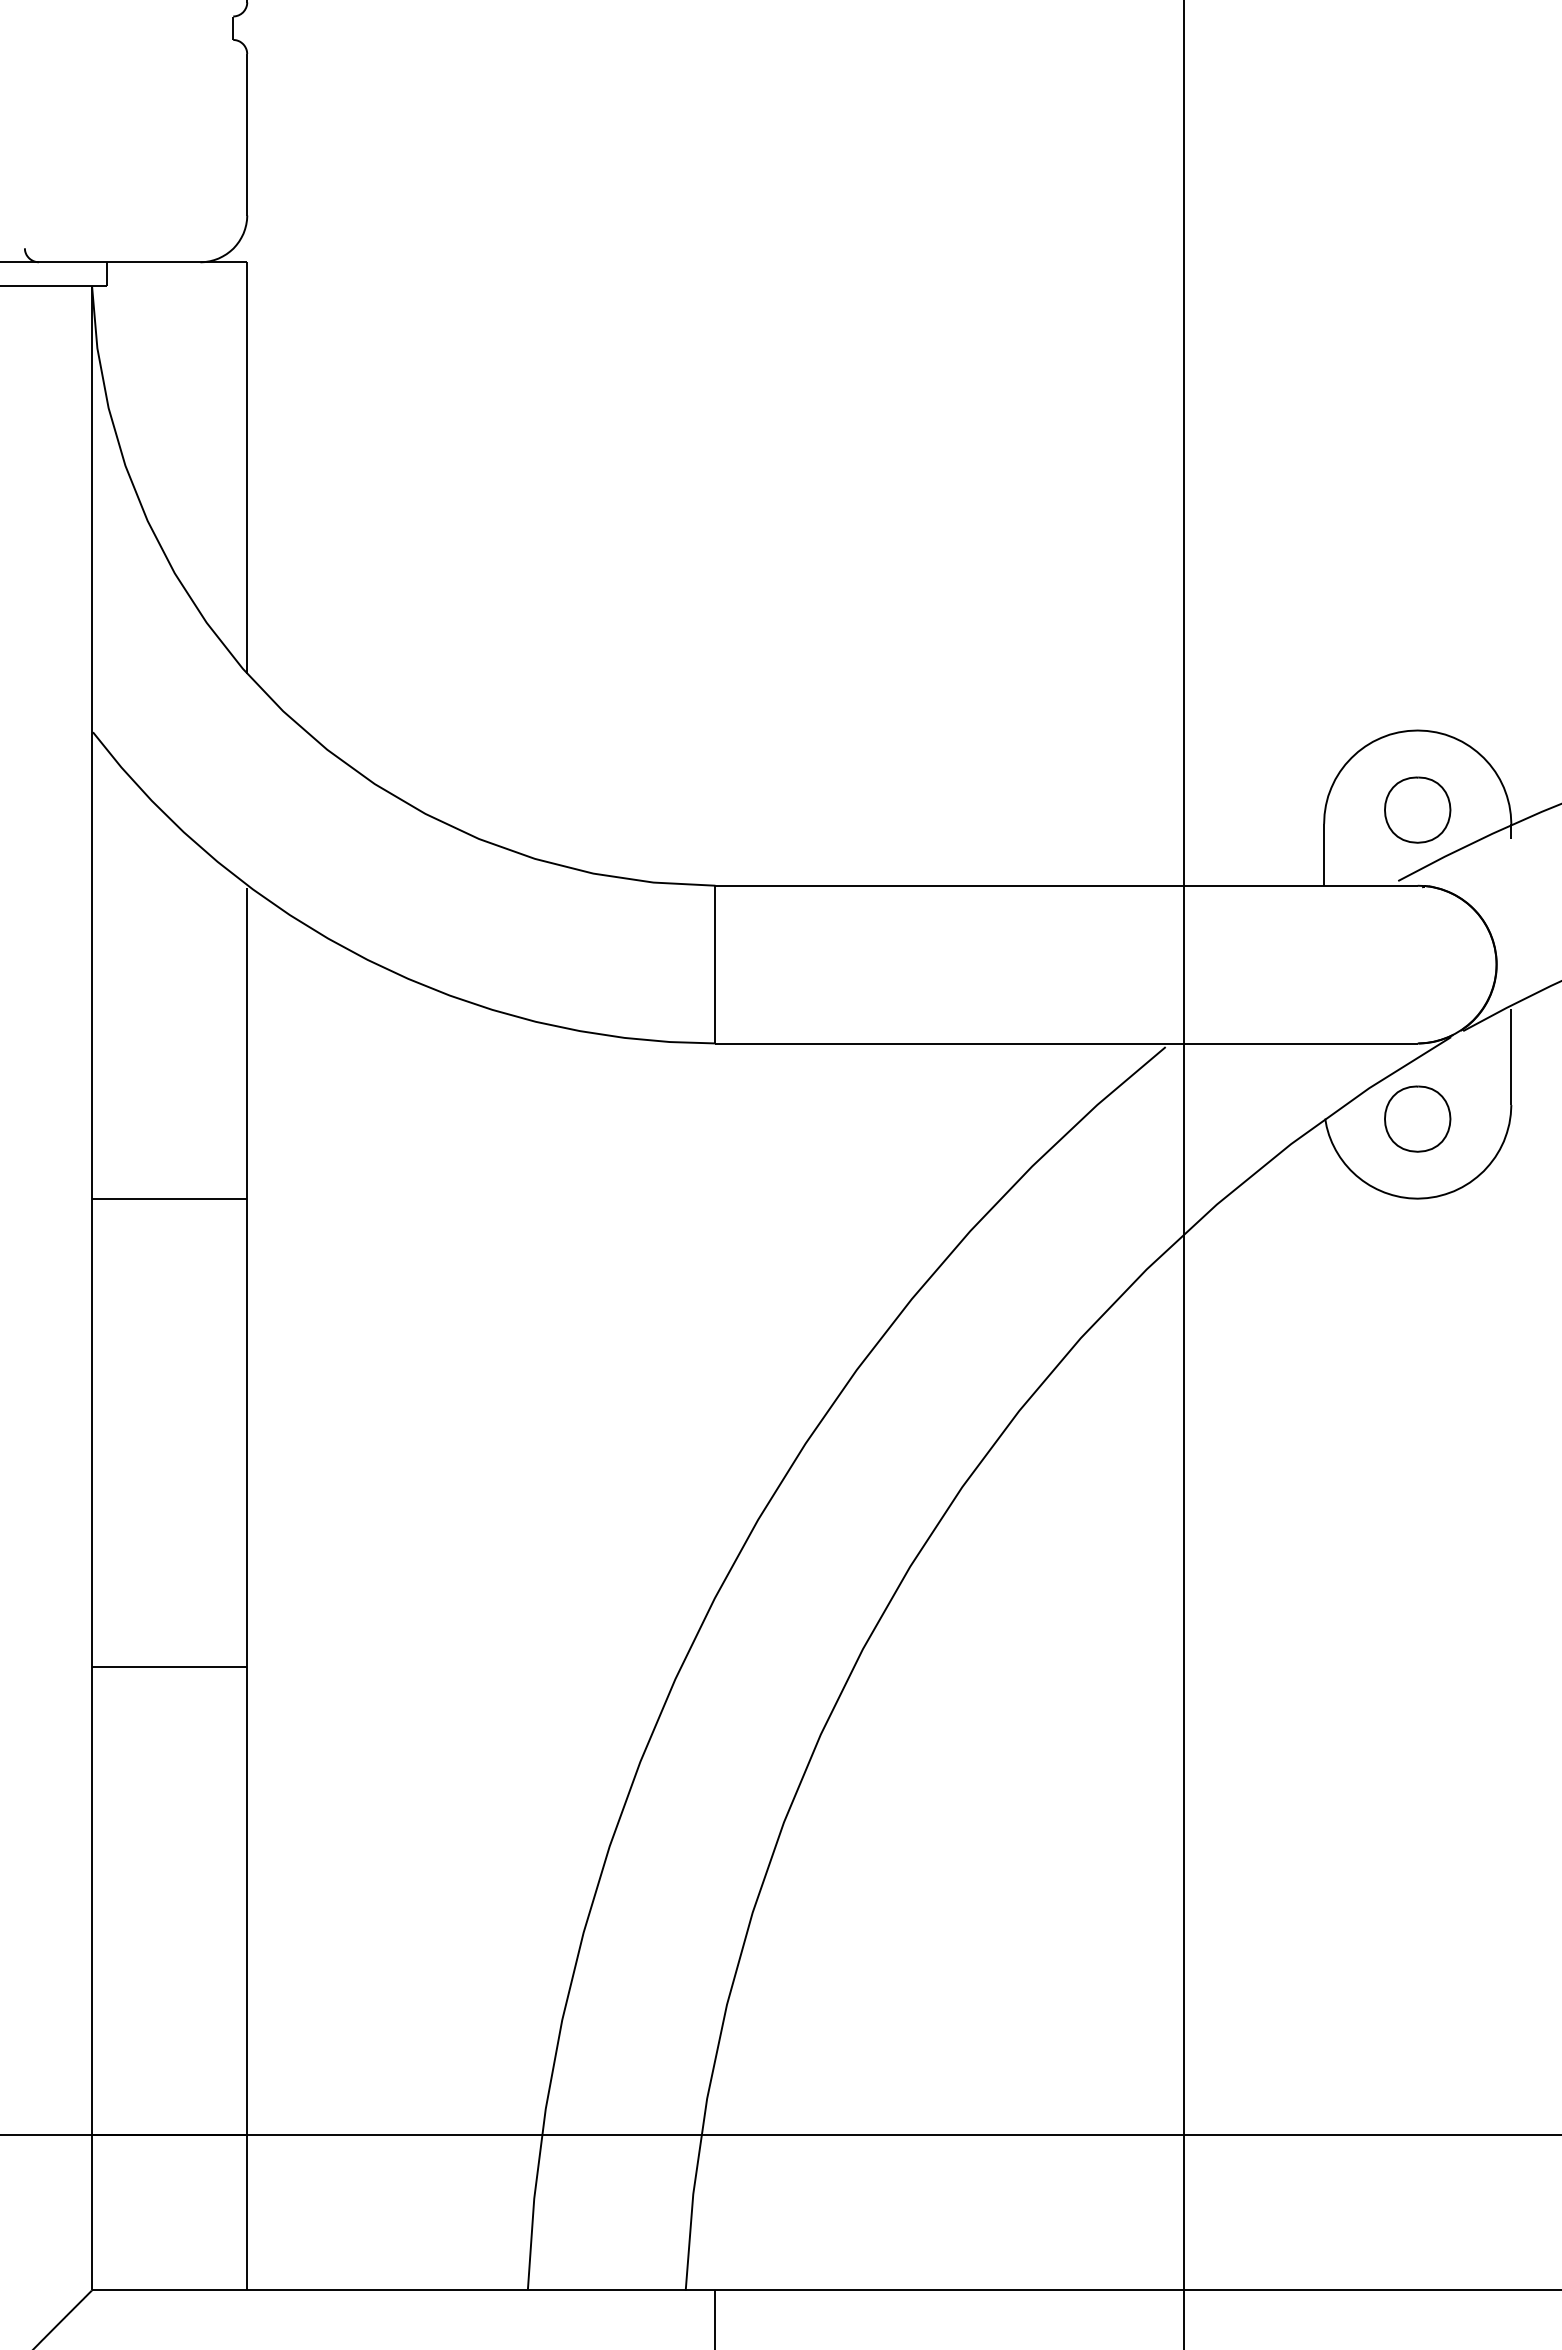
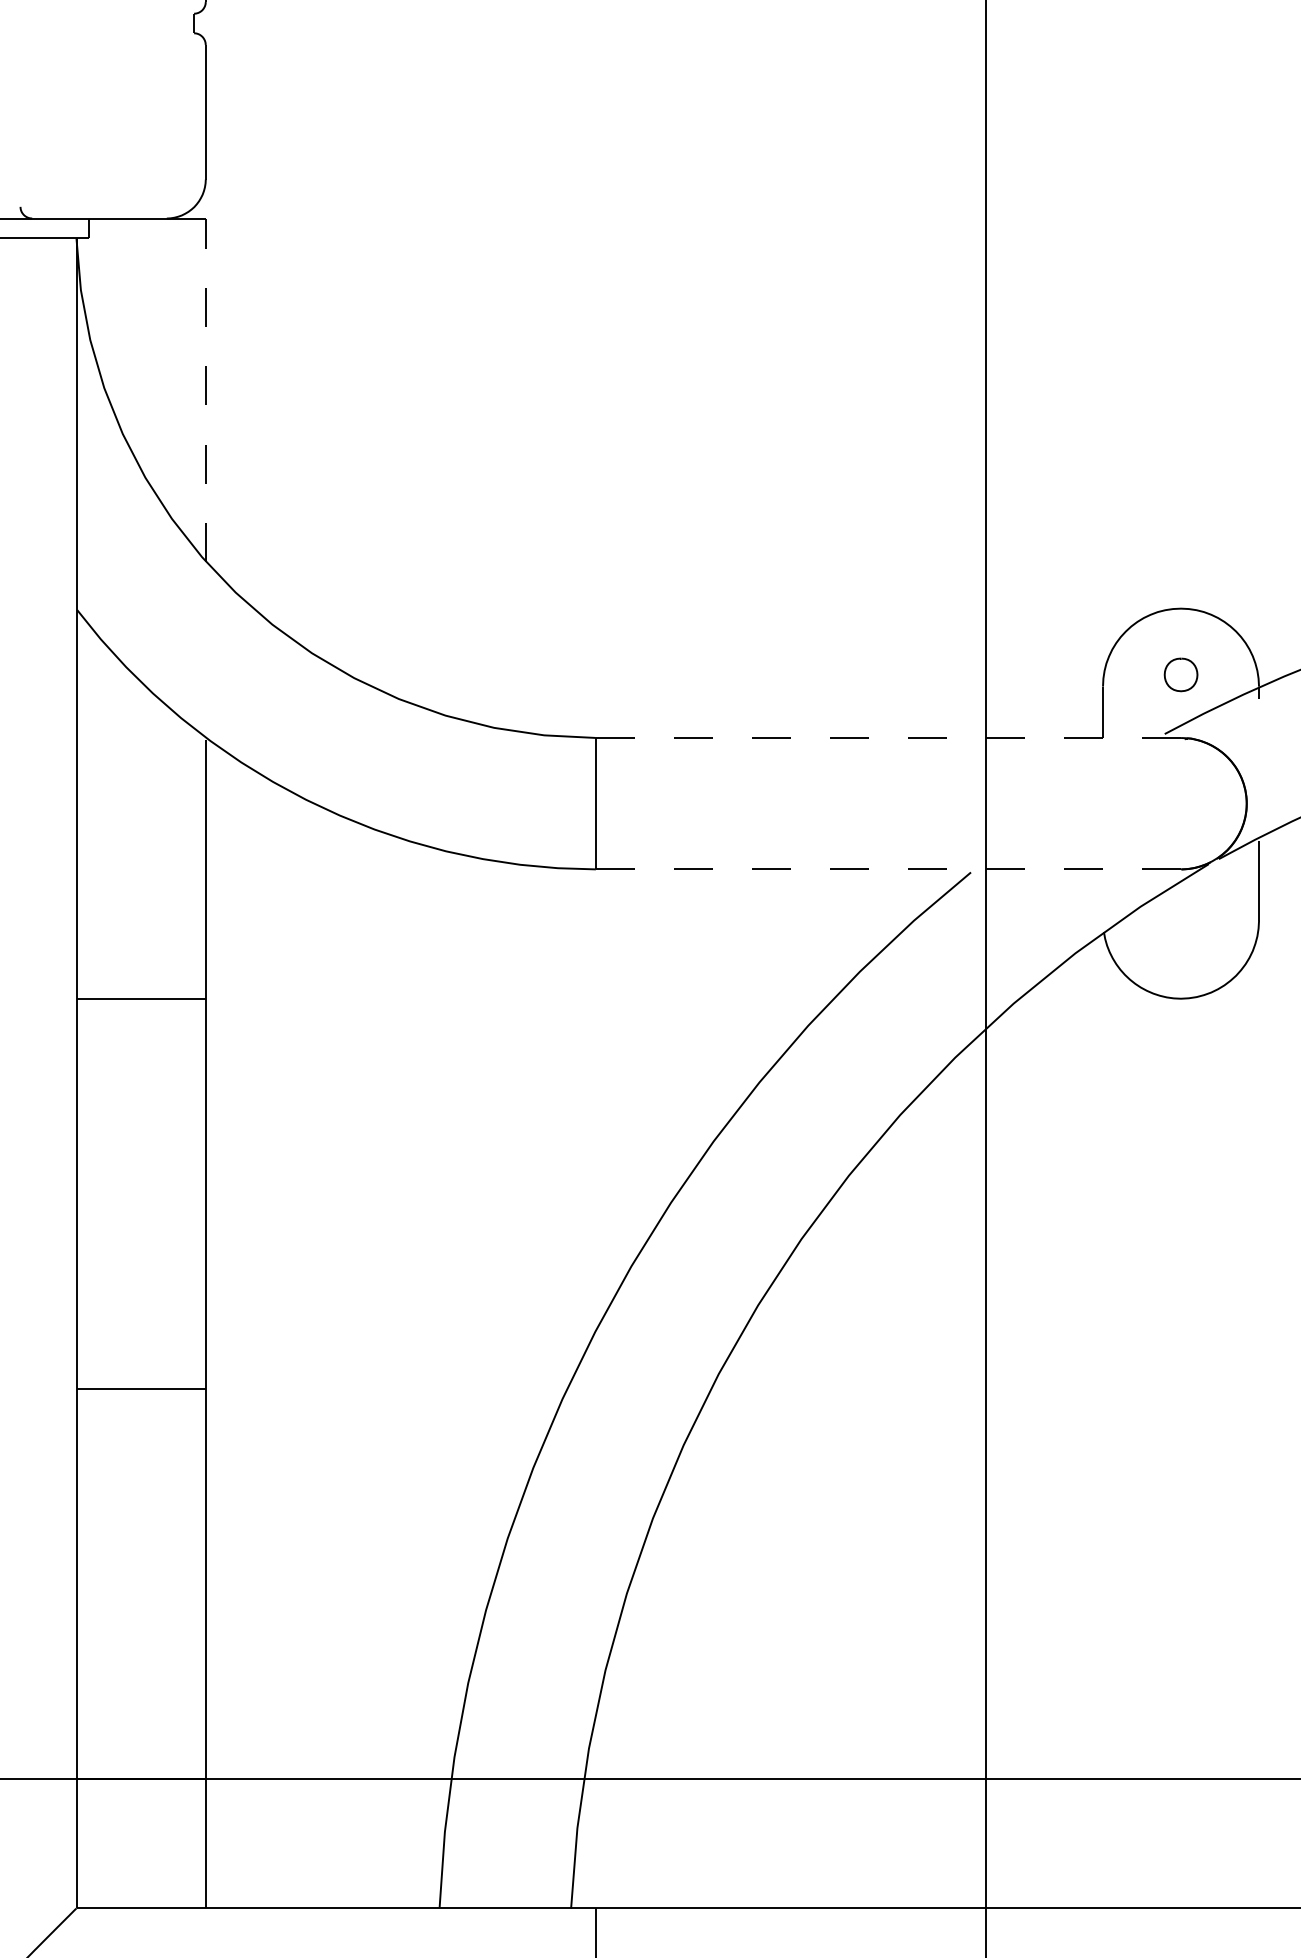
line: (247, 468) -> (205, 390), solid -> dashed
part: (1417, 809) -> (1180, 674), size x0.6
line: (1067, 885) -> (889, 737), solid -> dashed
line: (1067, 1043) -> (889, 869), solid -> dashed
part: (1417, 1118) -> (1180, 931), removed

